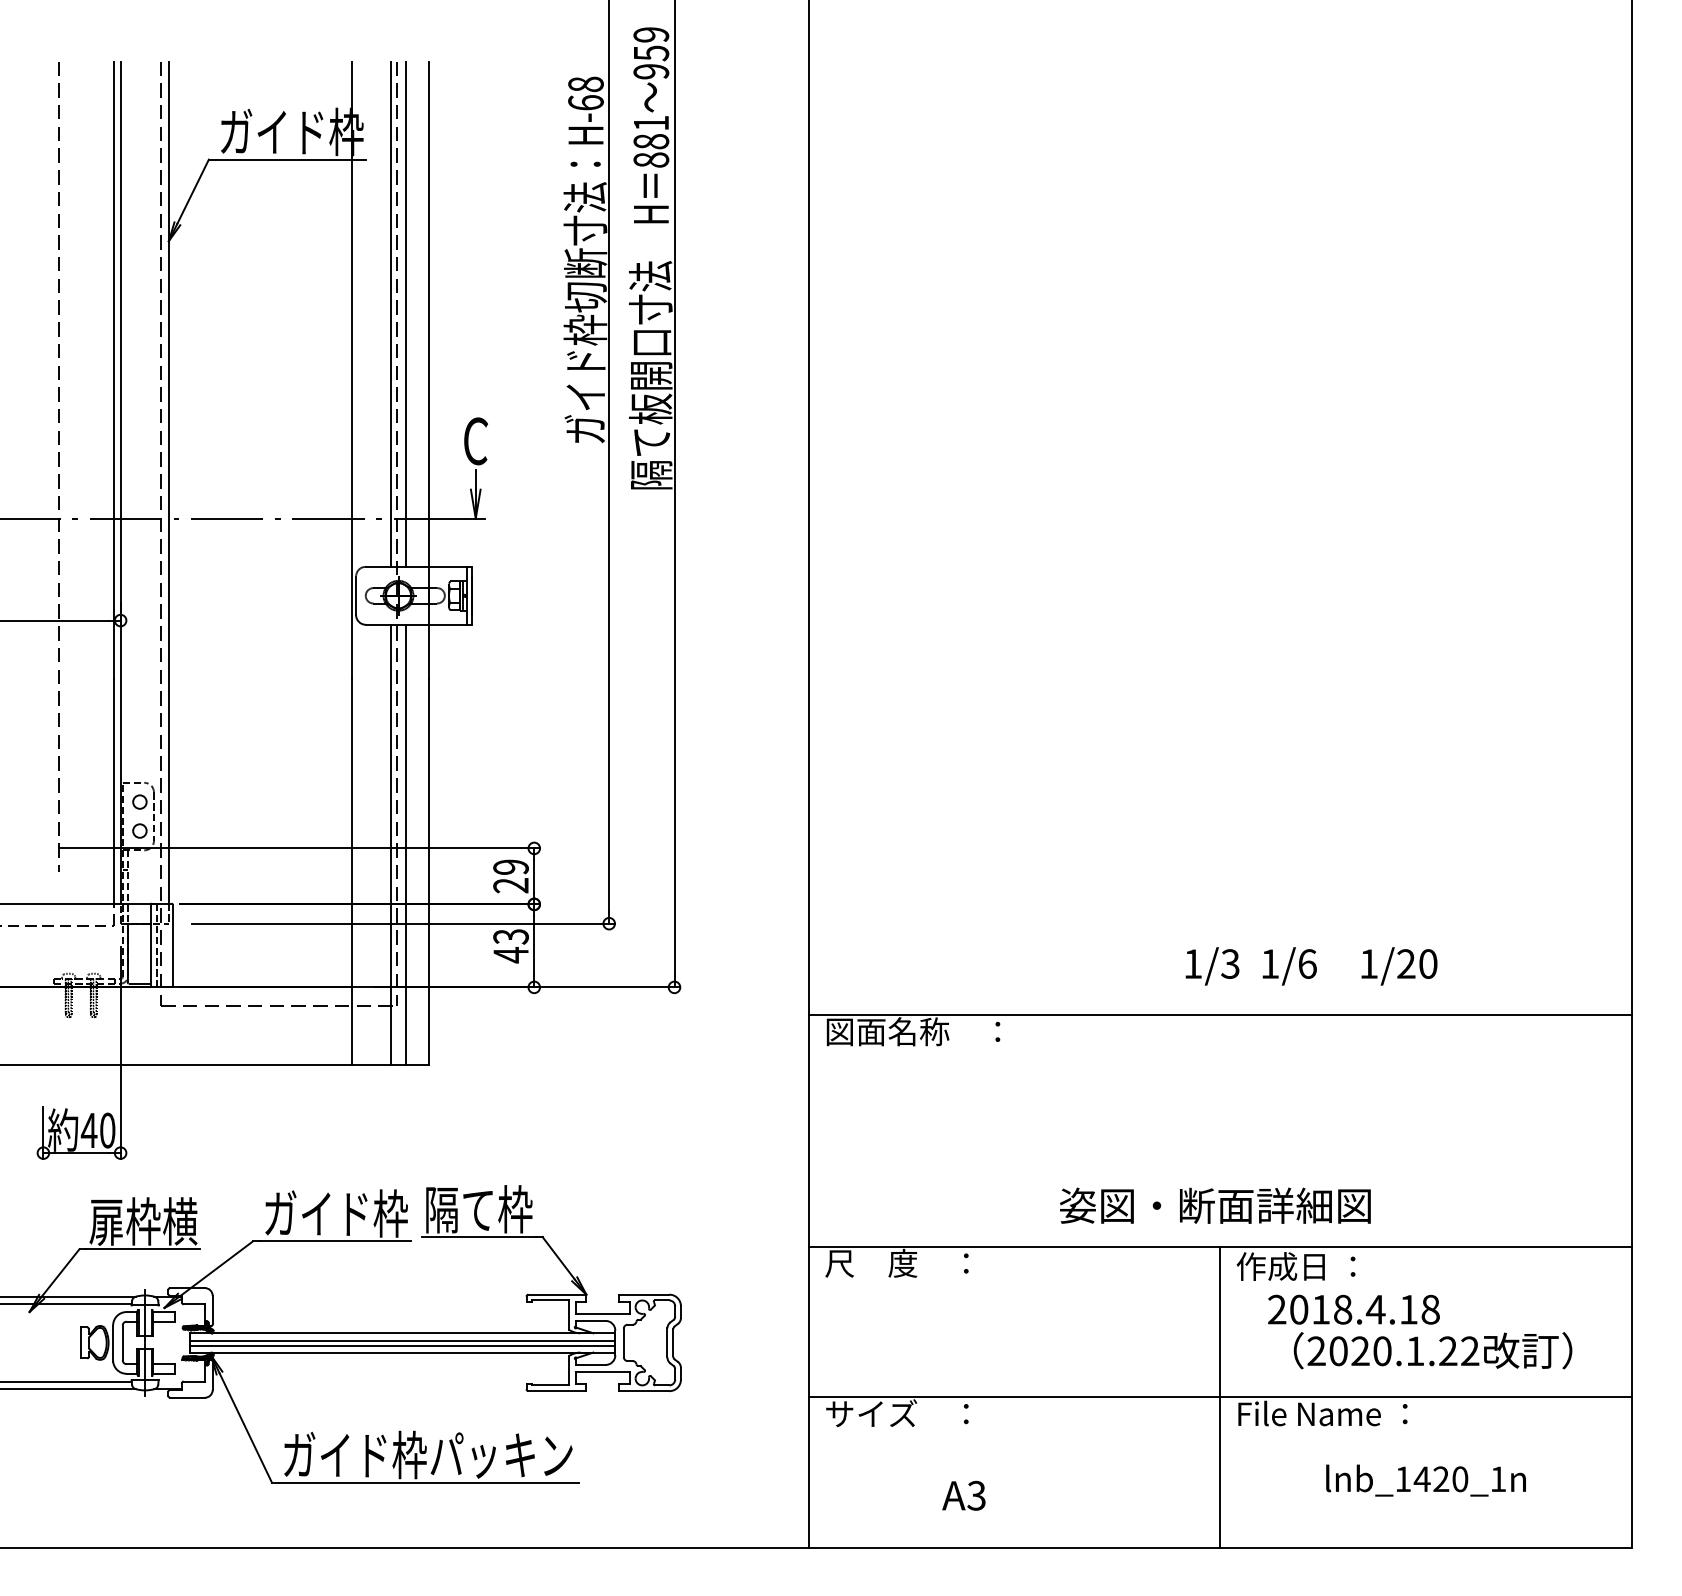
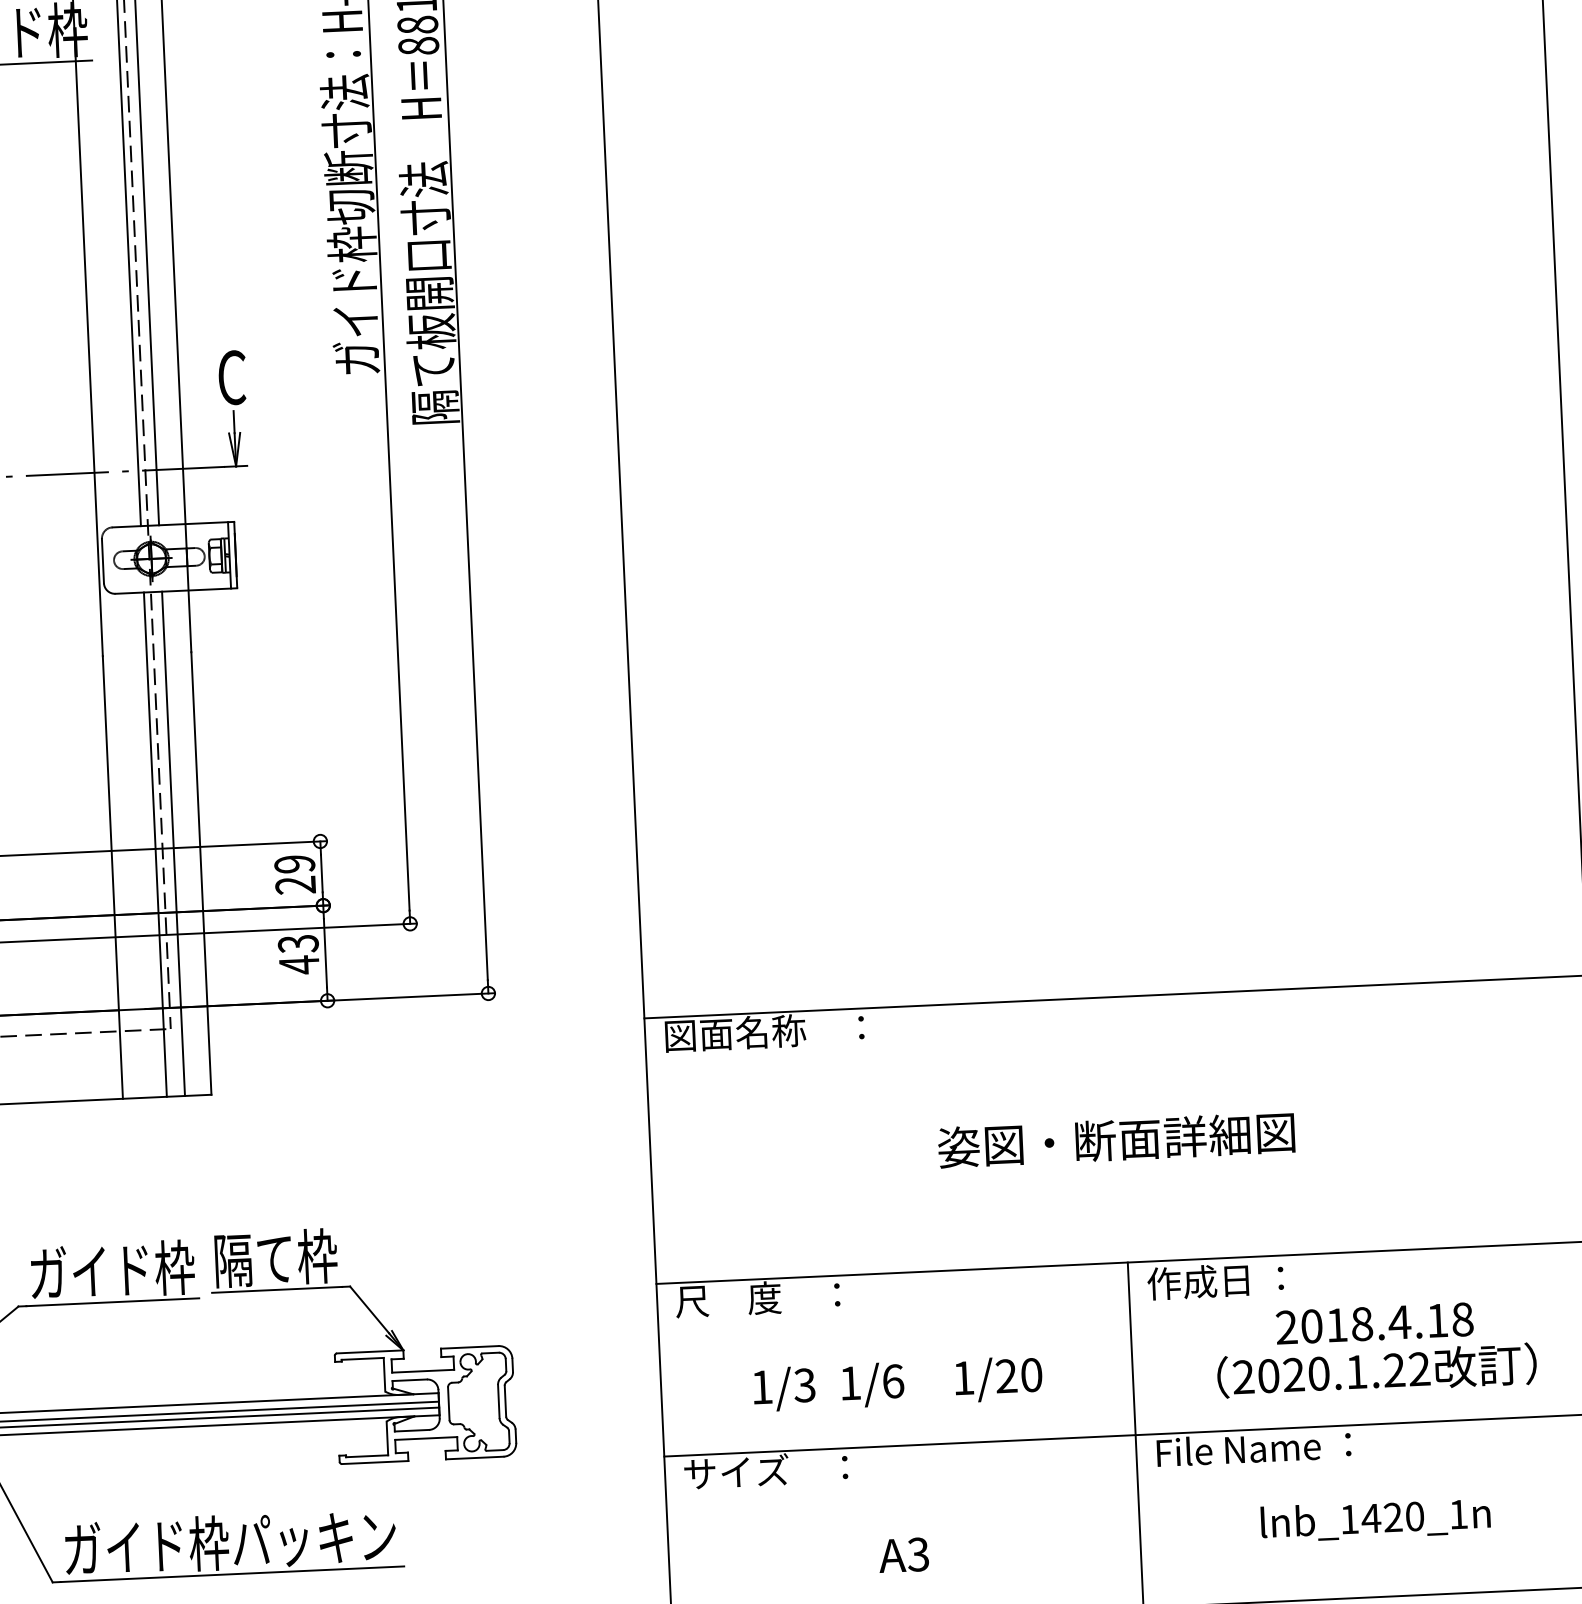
text: (1311, 966) -> (897, 1384), moved
text: (1215, 1205) -> (1116, 1139), moved
text: (1353, 1309) -> (1374, 1323), moved
text: (963, 1495) -> (903, 1554), moved

